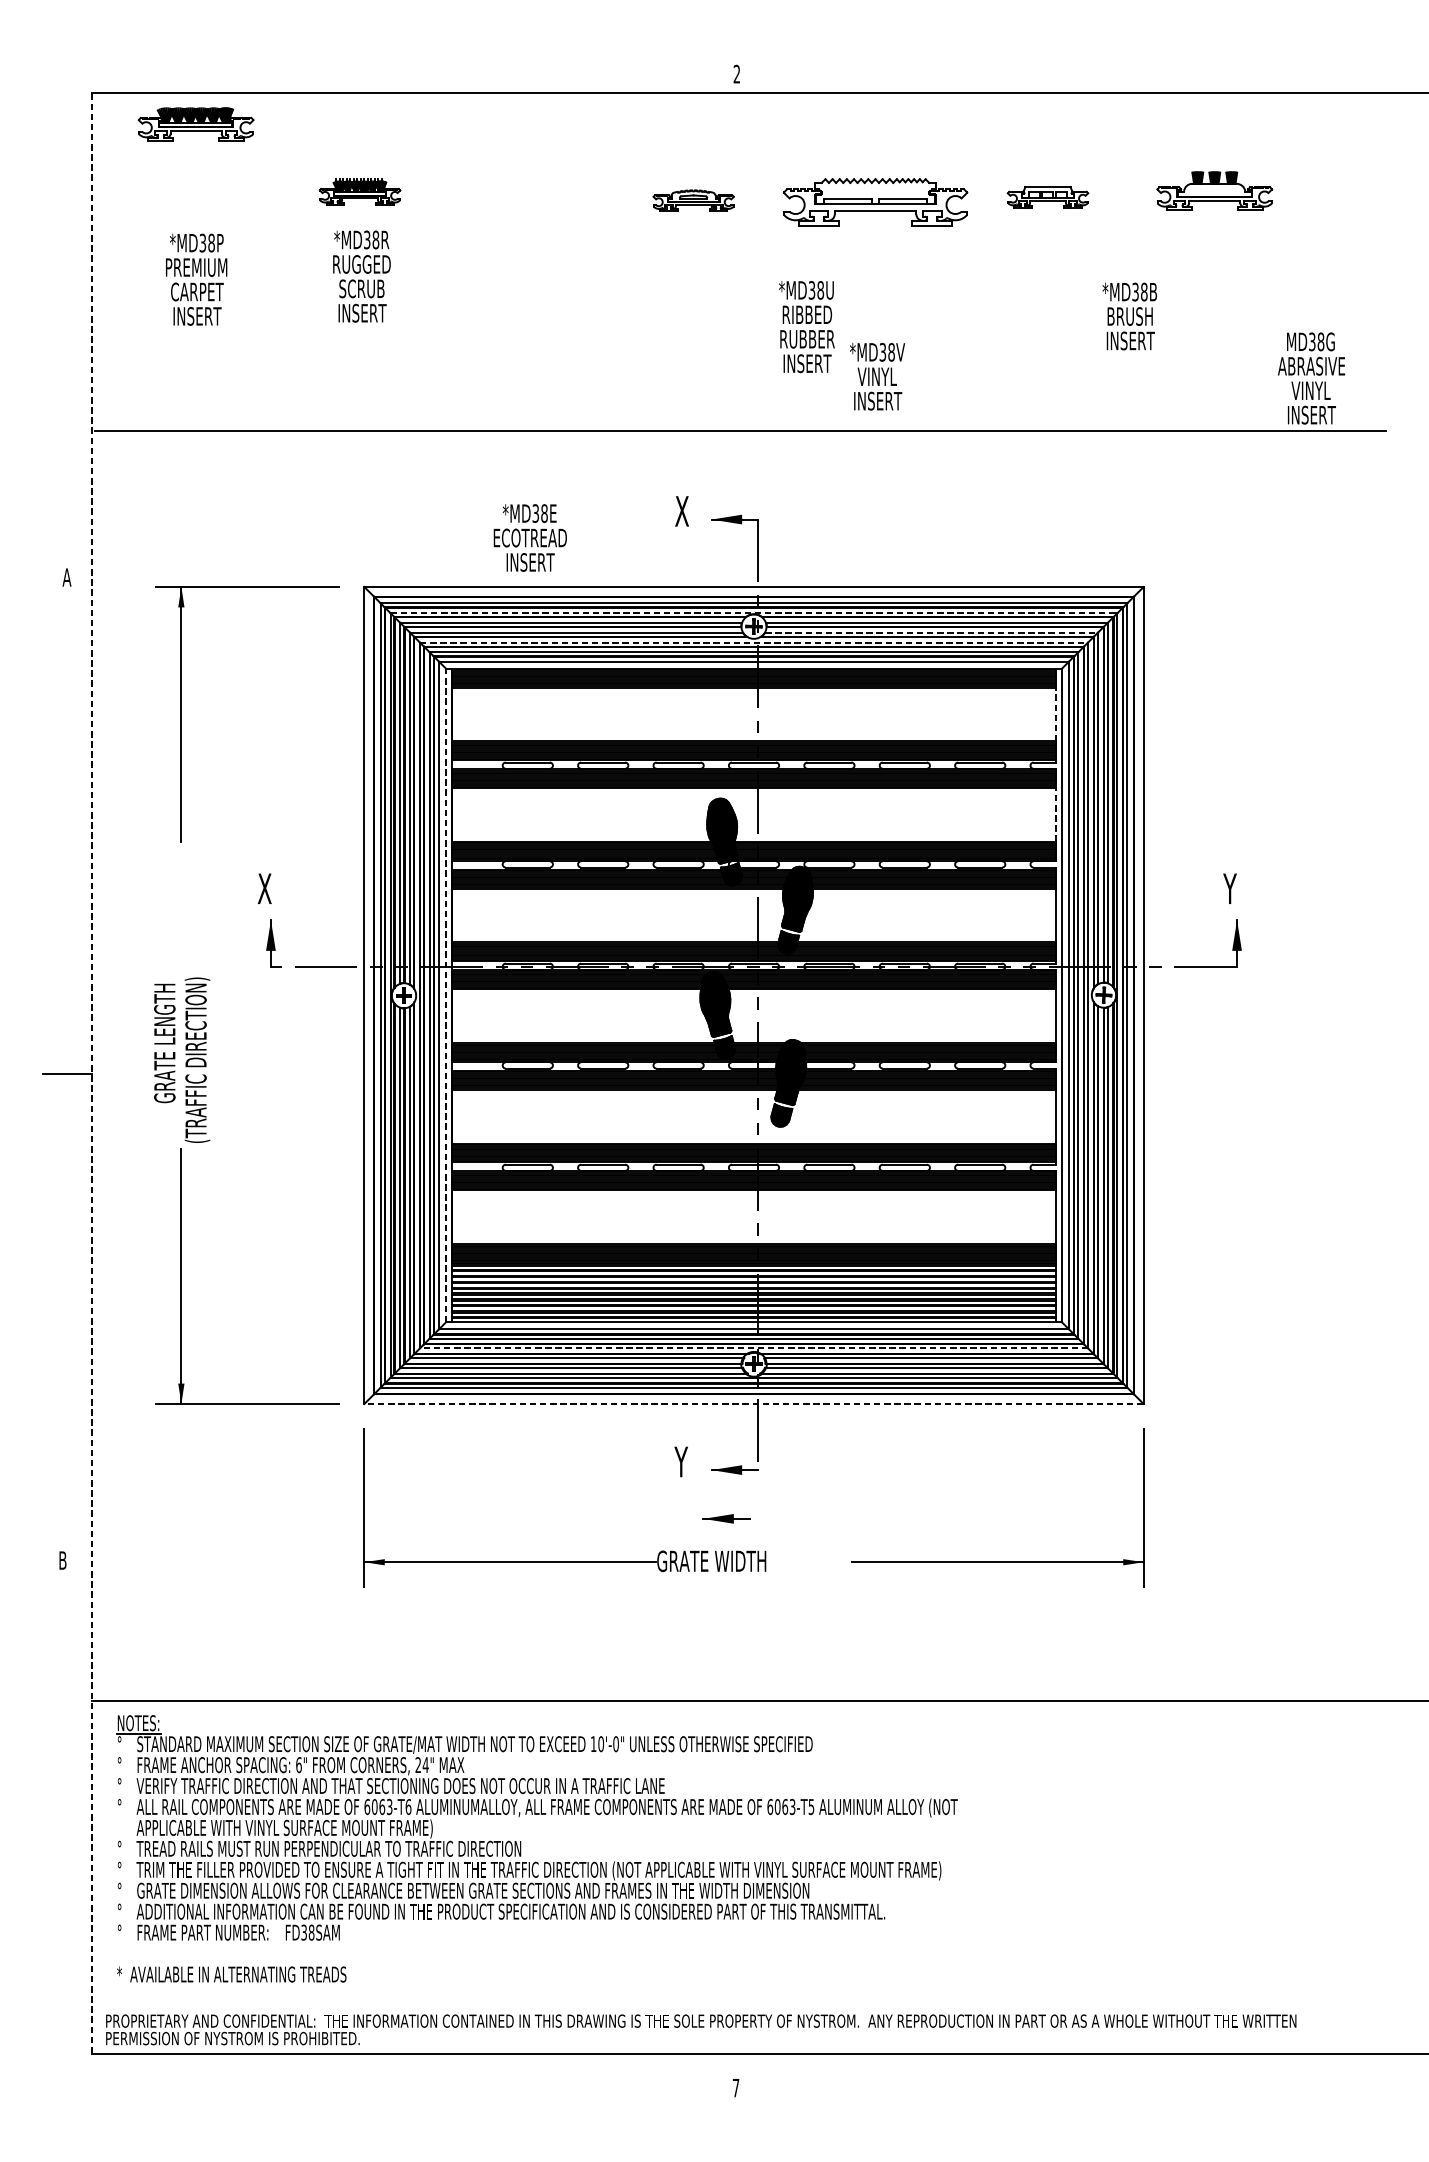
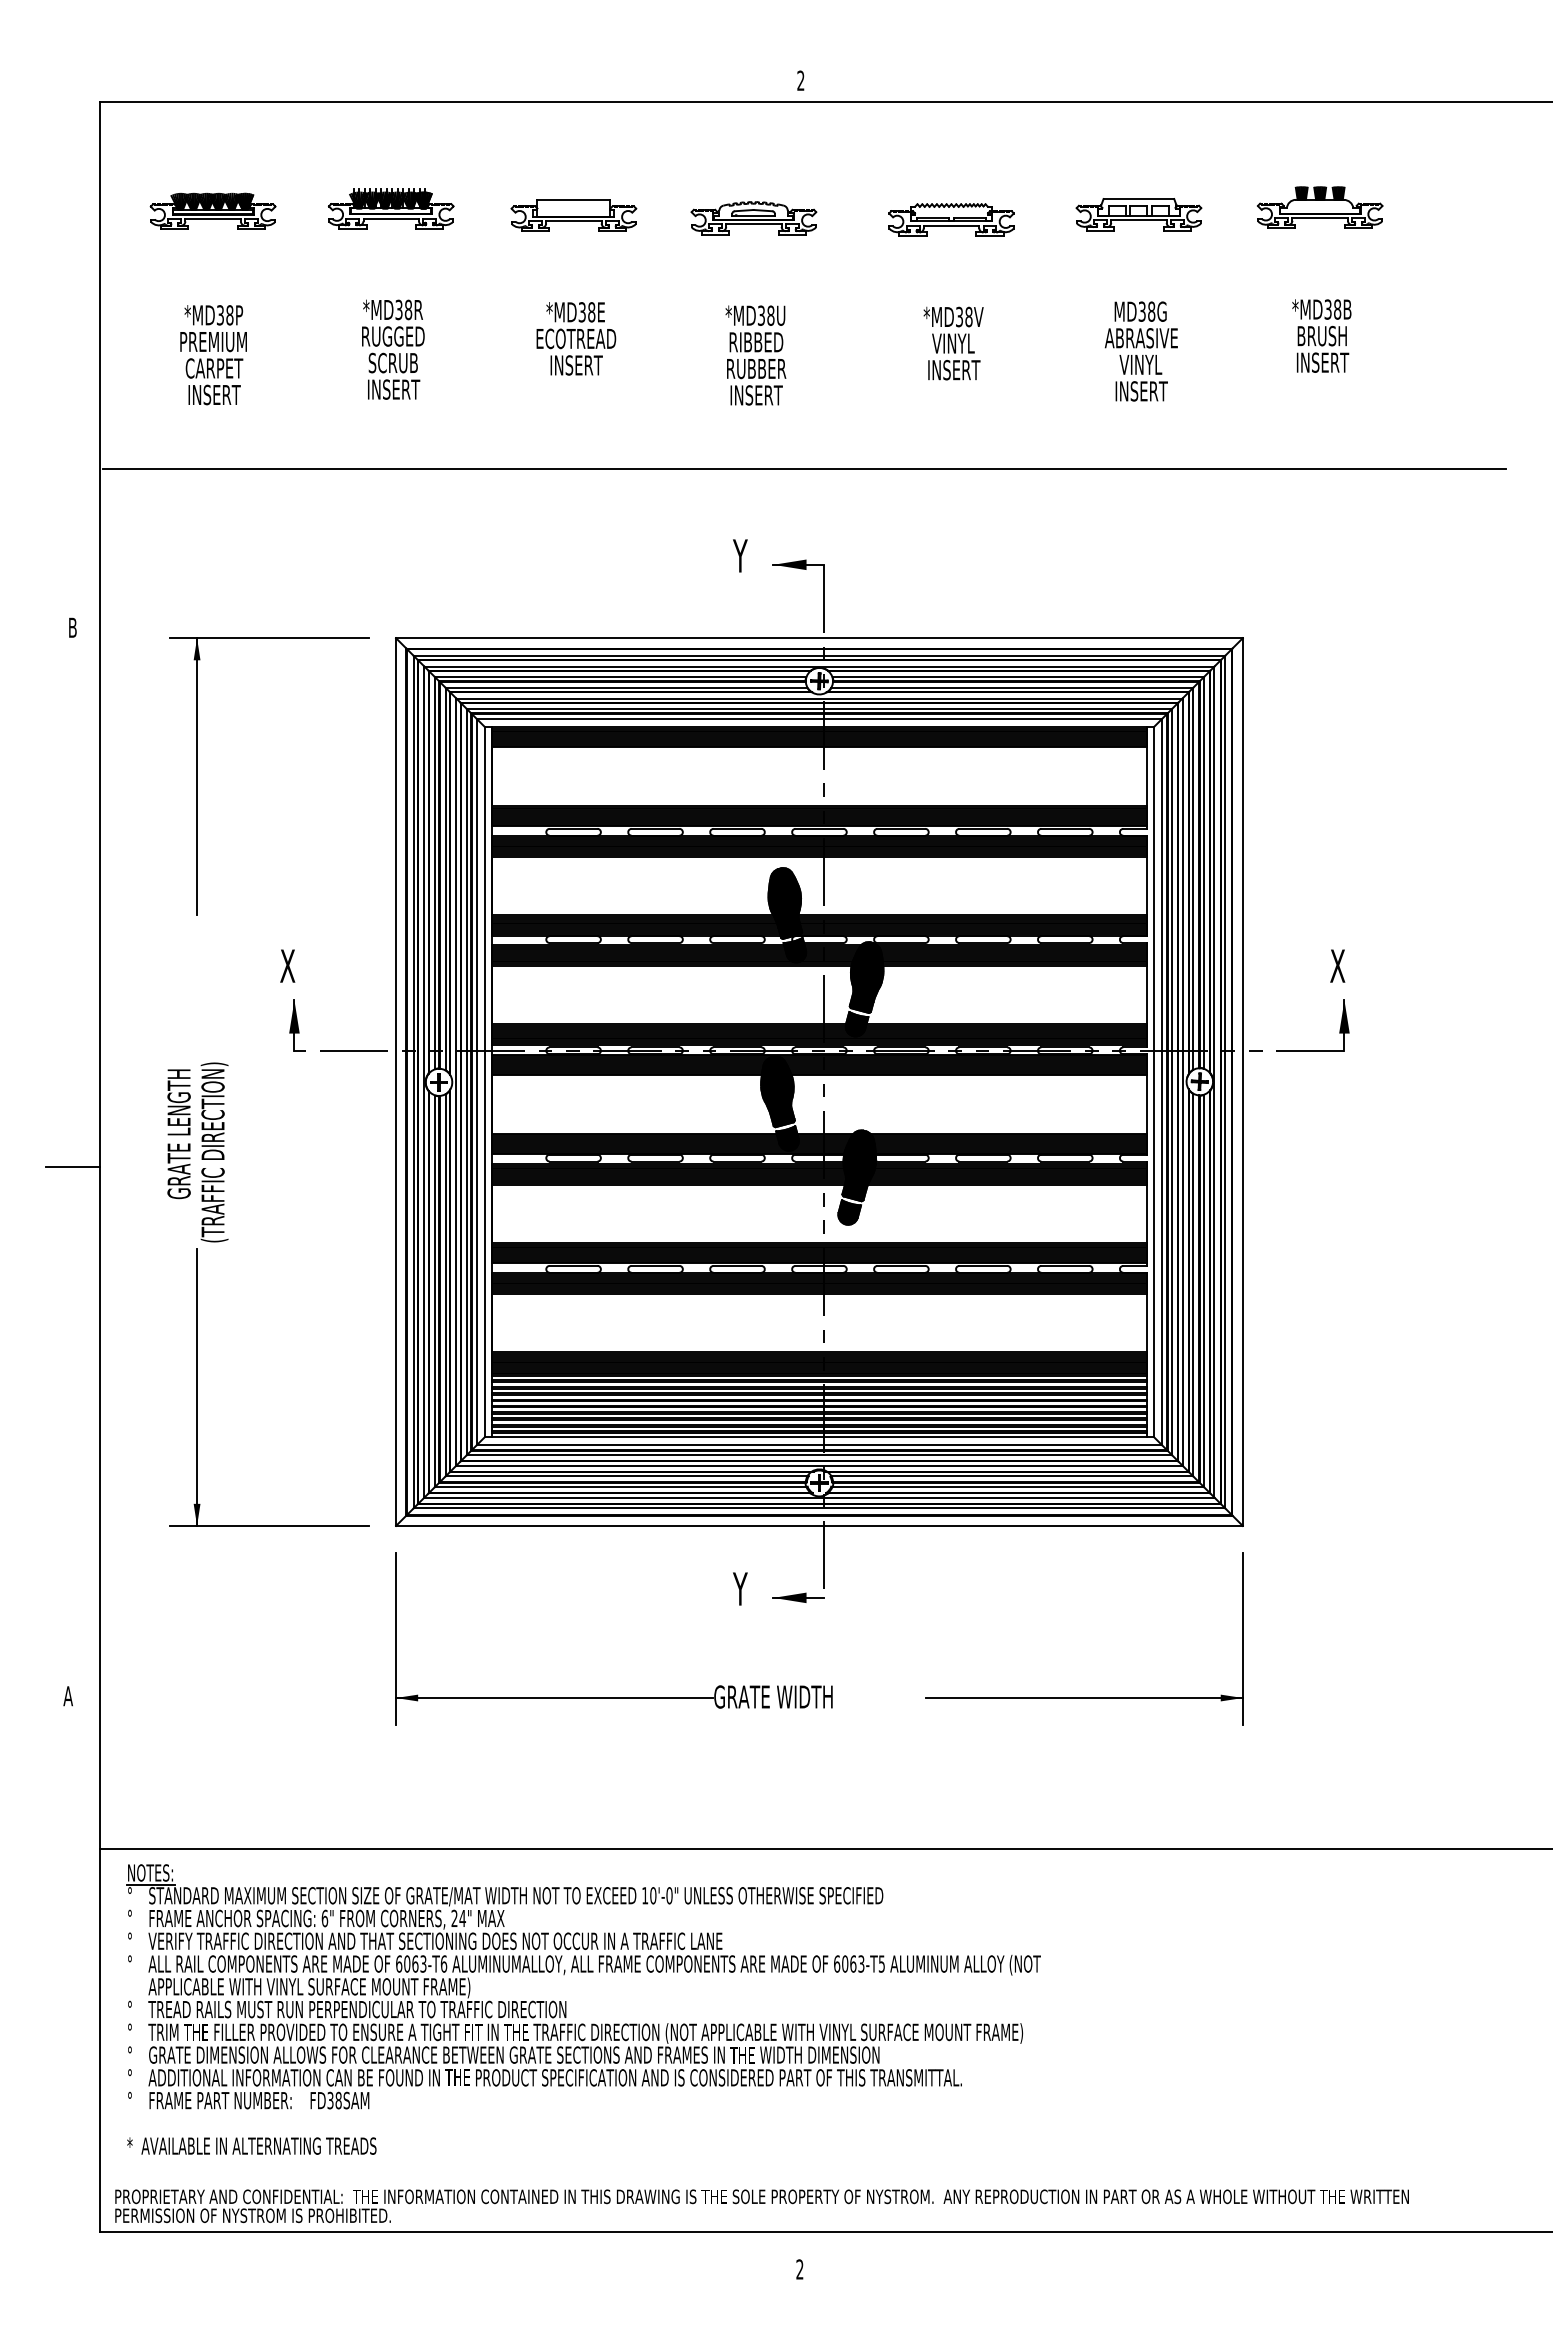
part: (195, 123) -> (212, 210), moved
part: (360, 191) -> (391, 208), size x1.43
part: (1047, 197) -> (1138, 214), size x1.43
part: (527, 198) -> (573, 215), added
part: (693, 200) -> (753, 218), size x1.43
part: (875, 201) -> (951, 219), size x0.62
text: (362, 276) -> (393, 349), moved
text: (196, 280) -> (213, 355), moved
text: (1129, 315) -> (1321, 335), moved
text: (806, 326) -> (755, 355), moved
text: (877, 376) -> (953, 343), moved
text: (1310, 378) -> (1140, 351), moved
text: (681, 510) -> (740, 555), X -> Y
text: (530, 537) -> (576, 338), moved
text: (66, 577) -> (72, 627), A -> B
line: (754, 613) -> (819, 666), dashed -> solid
line: (931, 632) -> (1012, 687), dashed -> solid
line: (754, 642) -> (819, 698), dashed -> solid
line: (1055, 714) -> (1147, 776), dashed -> solid
line: (1055, 814) -> (1147, 885), dashed -> solid
text: (1230, 888) -> (1337, 965), Y -> X
line: (445, 994) -> (484, 1081), dashed -> solid
line: (92, 1074) -> (100, 1167), dashed -> solid
line: (753, 1348) -> (818, 1465), dashed -> solid
line: (753, 1403) -> (818, 1525), dashed -> solid
part: (726, 1518) -> (789, 1650), removed
text: (62, 1560) -> (67, 1696), B -> A
text: (735, 2088) -> (799, 2269), 7 -> 2

